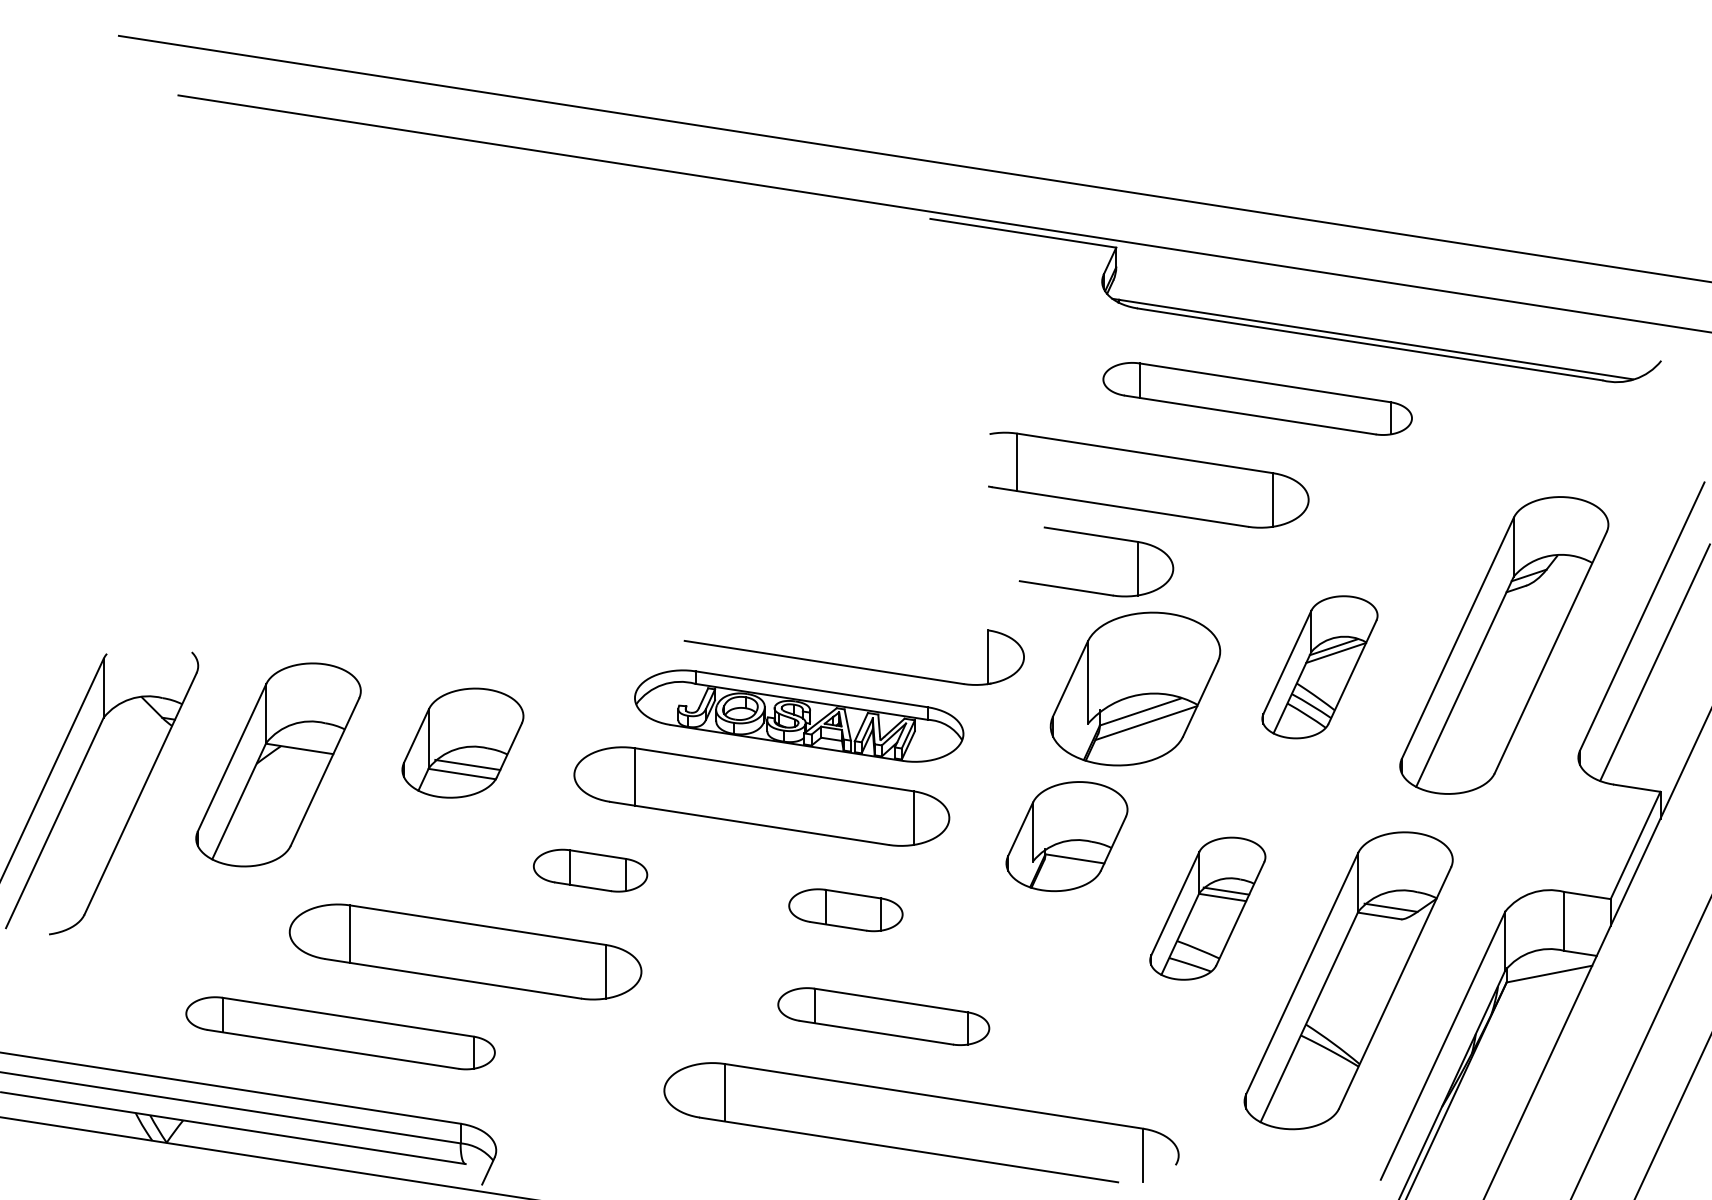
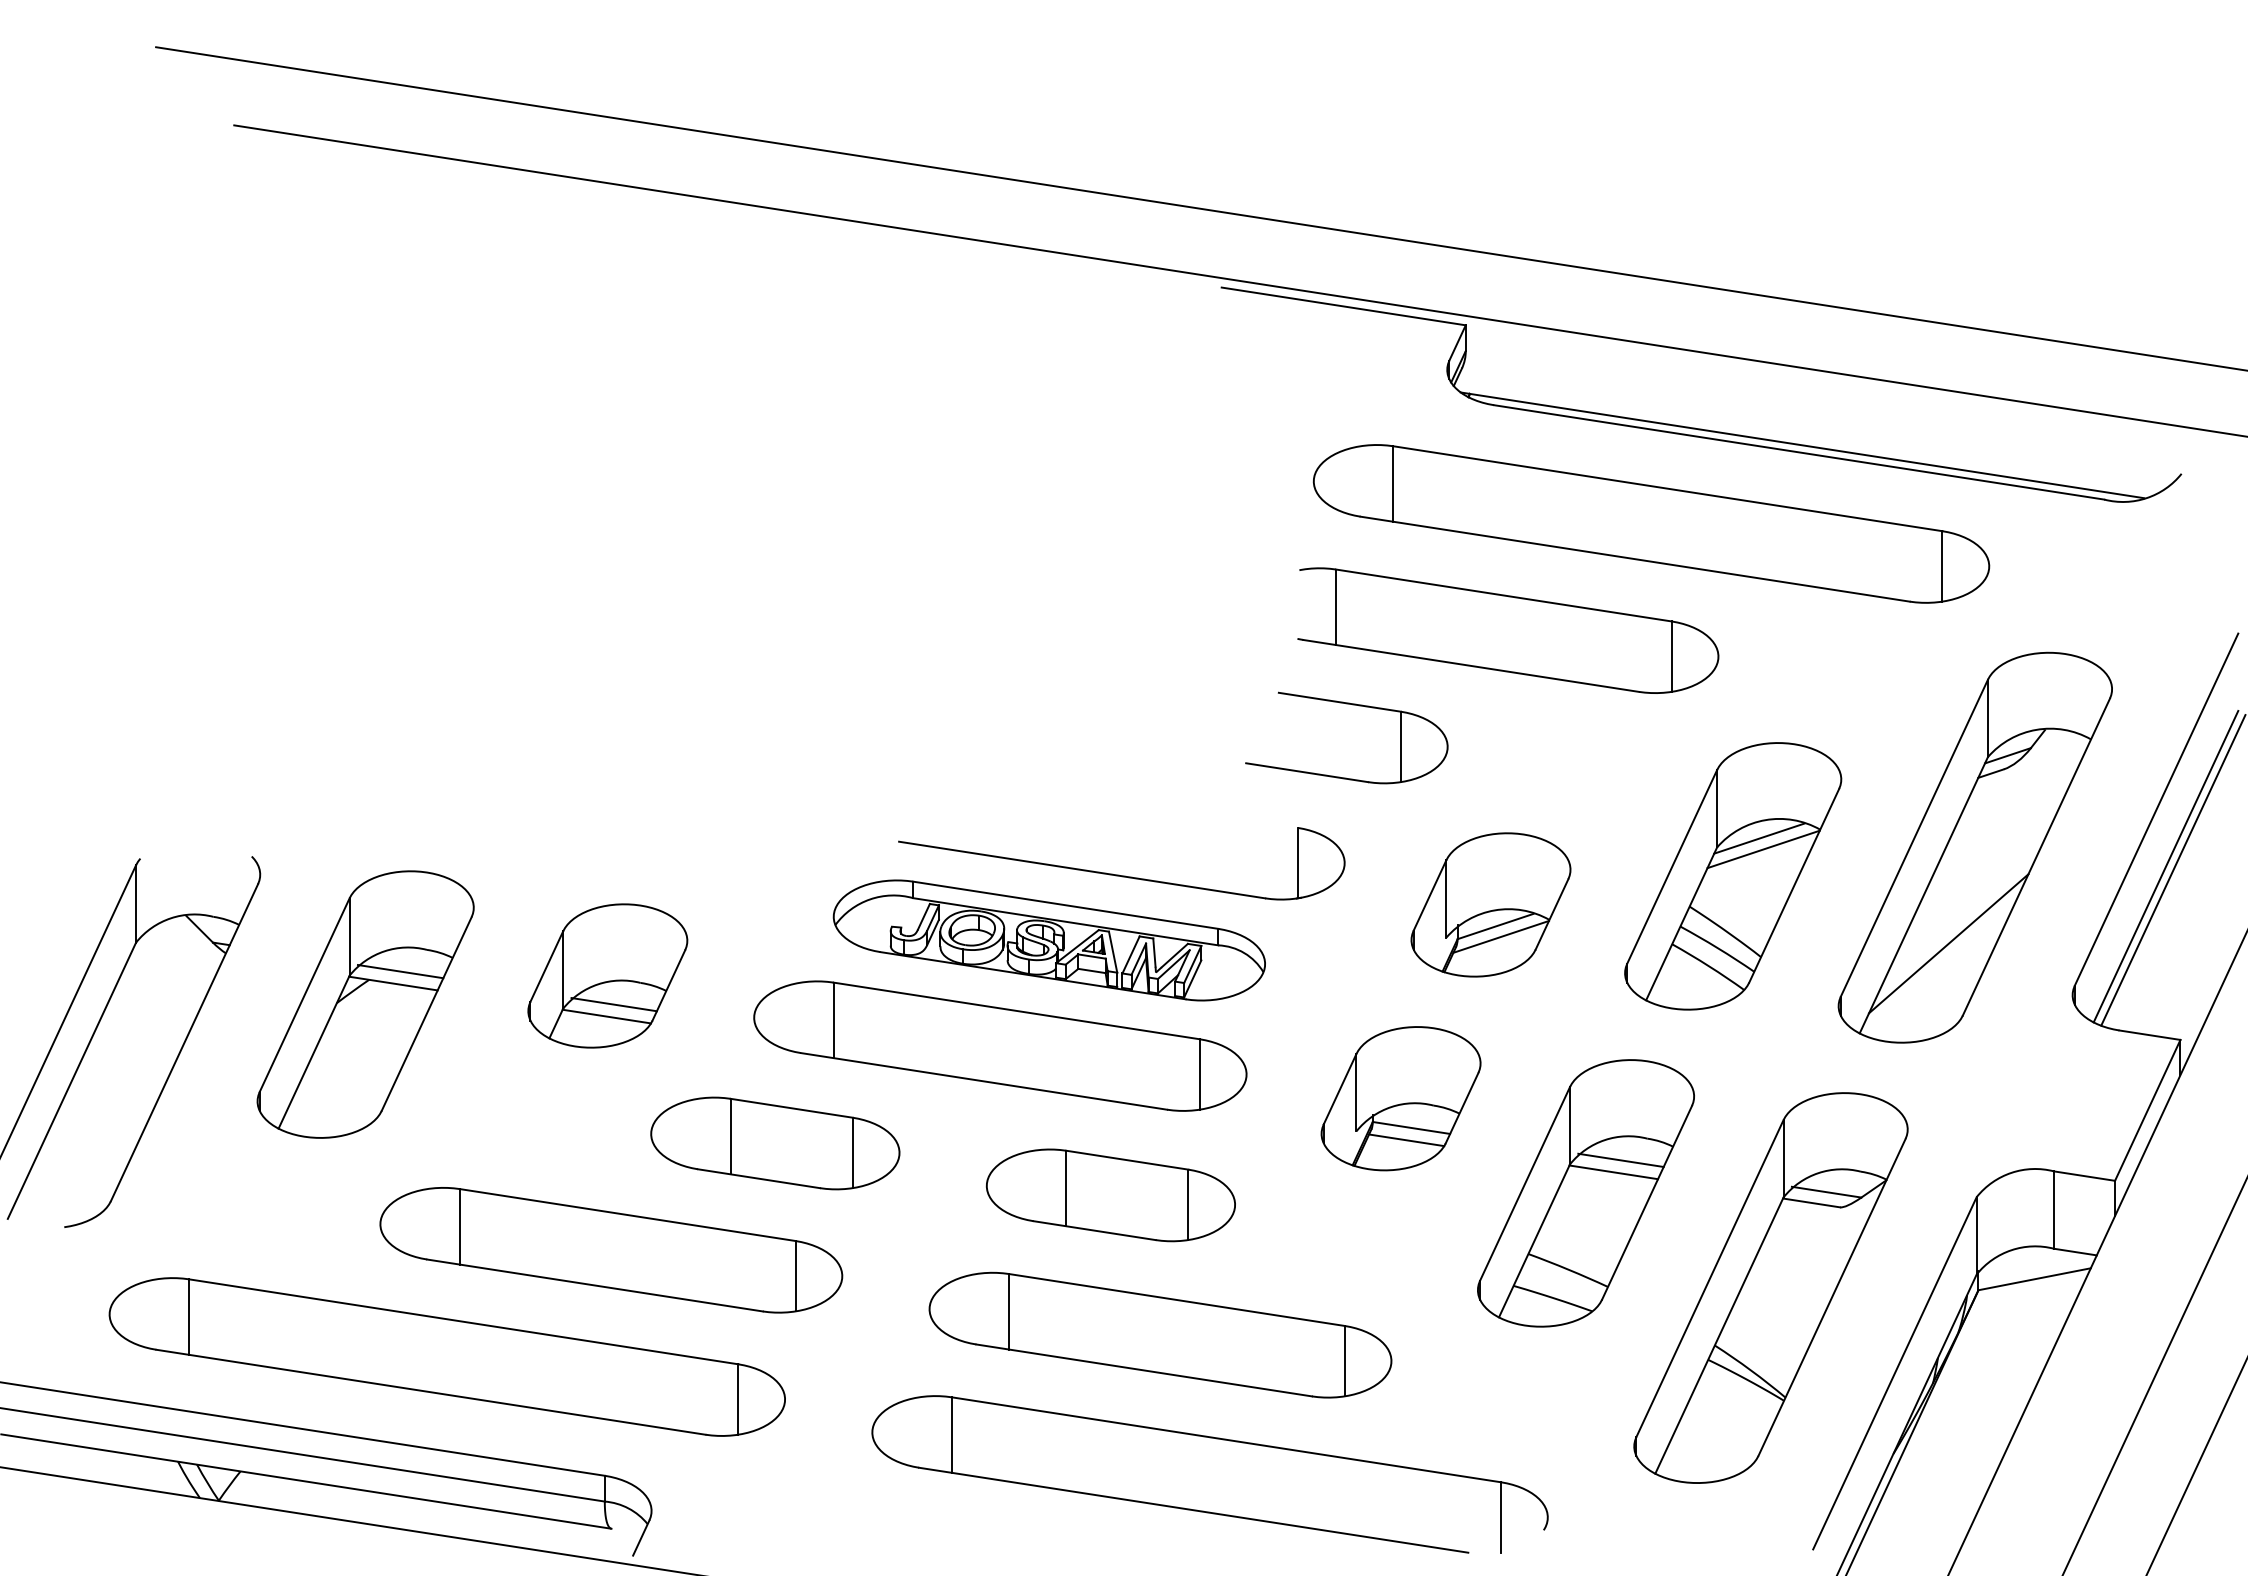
part: (1257, 398) -> (1651, 523), size x1.67
part: (1100, 537) -> (1352, 705), moved
line: (1649, 659) -> (2165, 866), added
part: (1320, 667) -> (1733, 876), size x1.43
part: (1135, 688) -> (1490, 904), size x0.71
line: (1483, 718) -> (1948, 943), added
line: (305, 739) -> (400, 971), added
line: (1071, 868) -> (1406, 1140), added
part: (590, 870) -> (775, 1143), size x1.67
part: (1207, 908) -> (1585, 1193), size x1.43
part: (845, 910) -> (1110, 1195), size x1.67
part: (883, 1016) -> (1160, 1334), size x1.67
part: (340, 1032) -> (446, 1356), size x1.67

